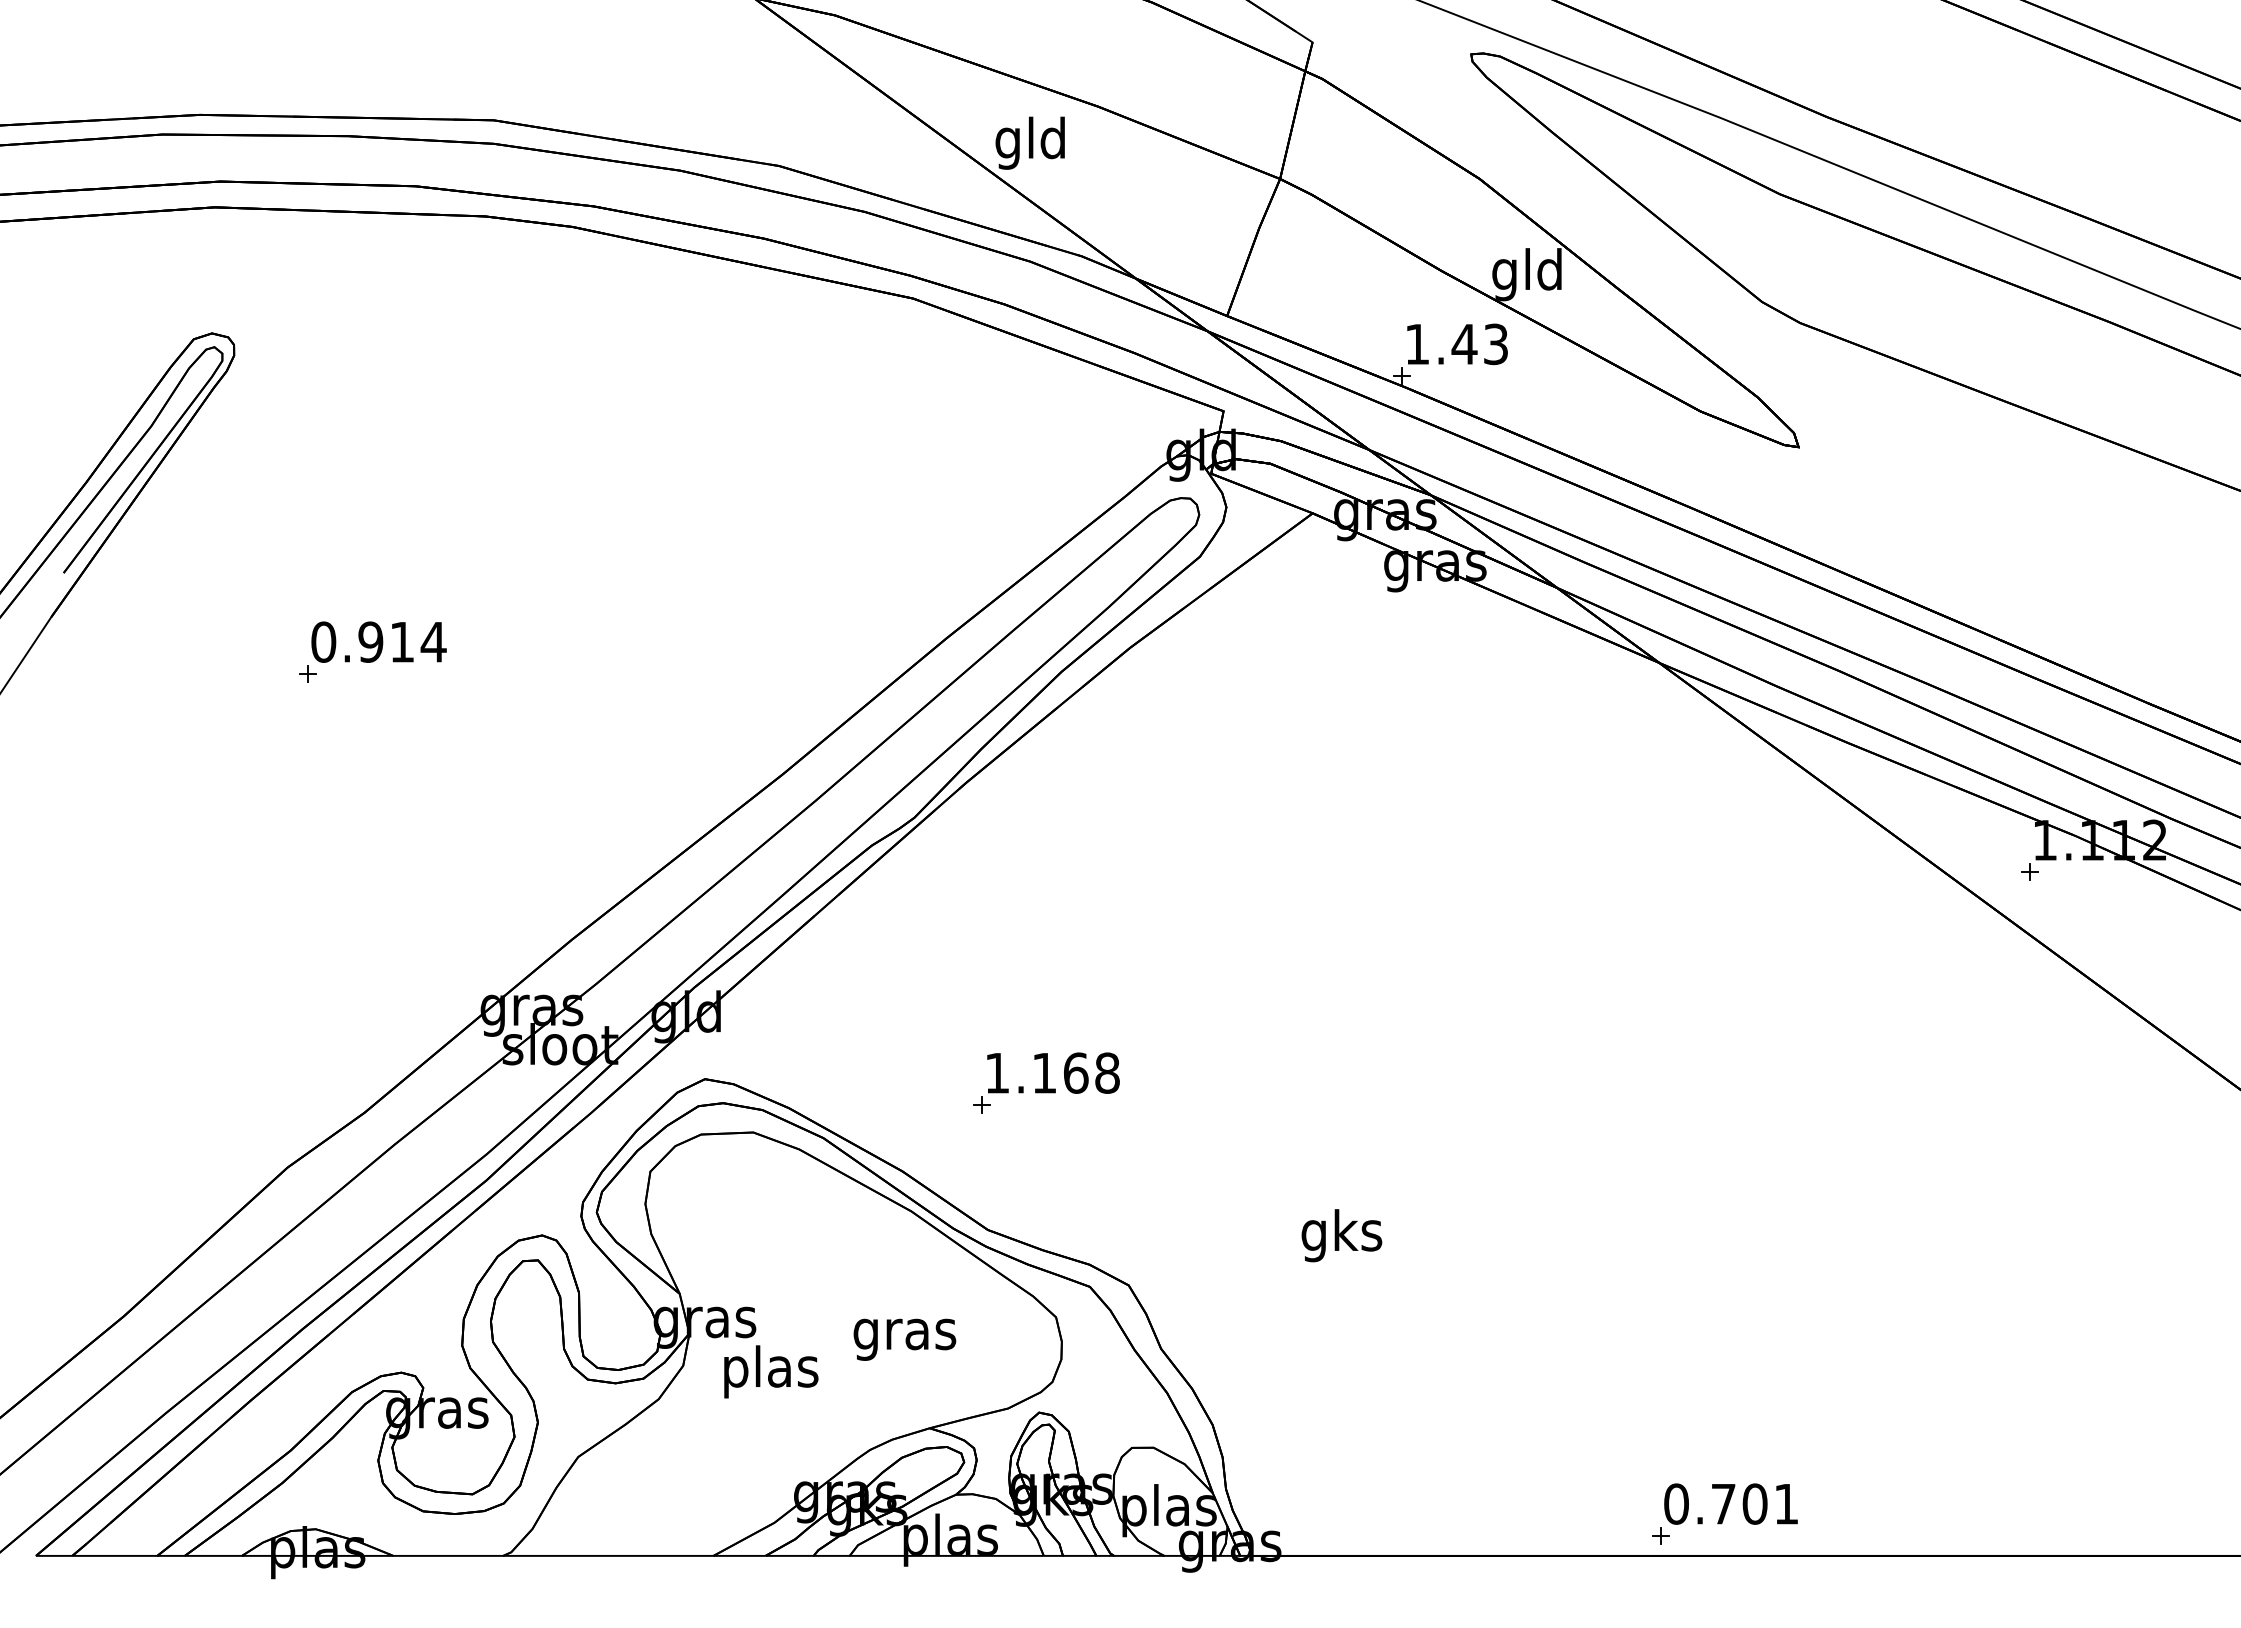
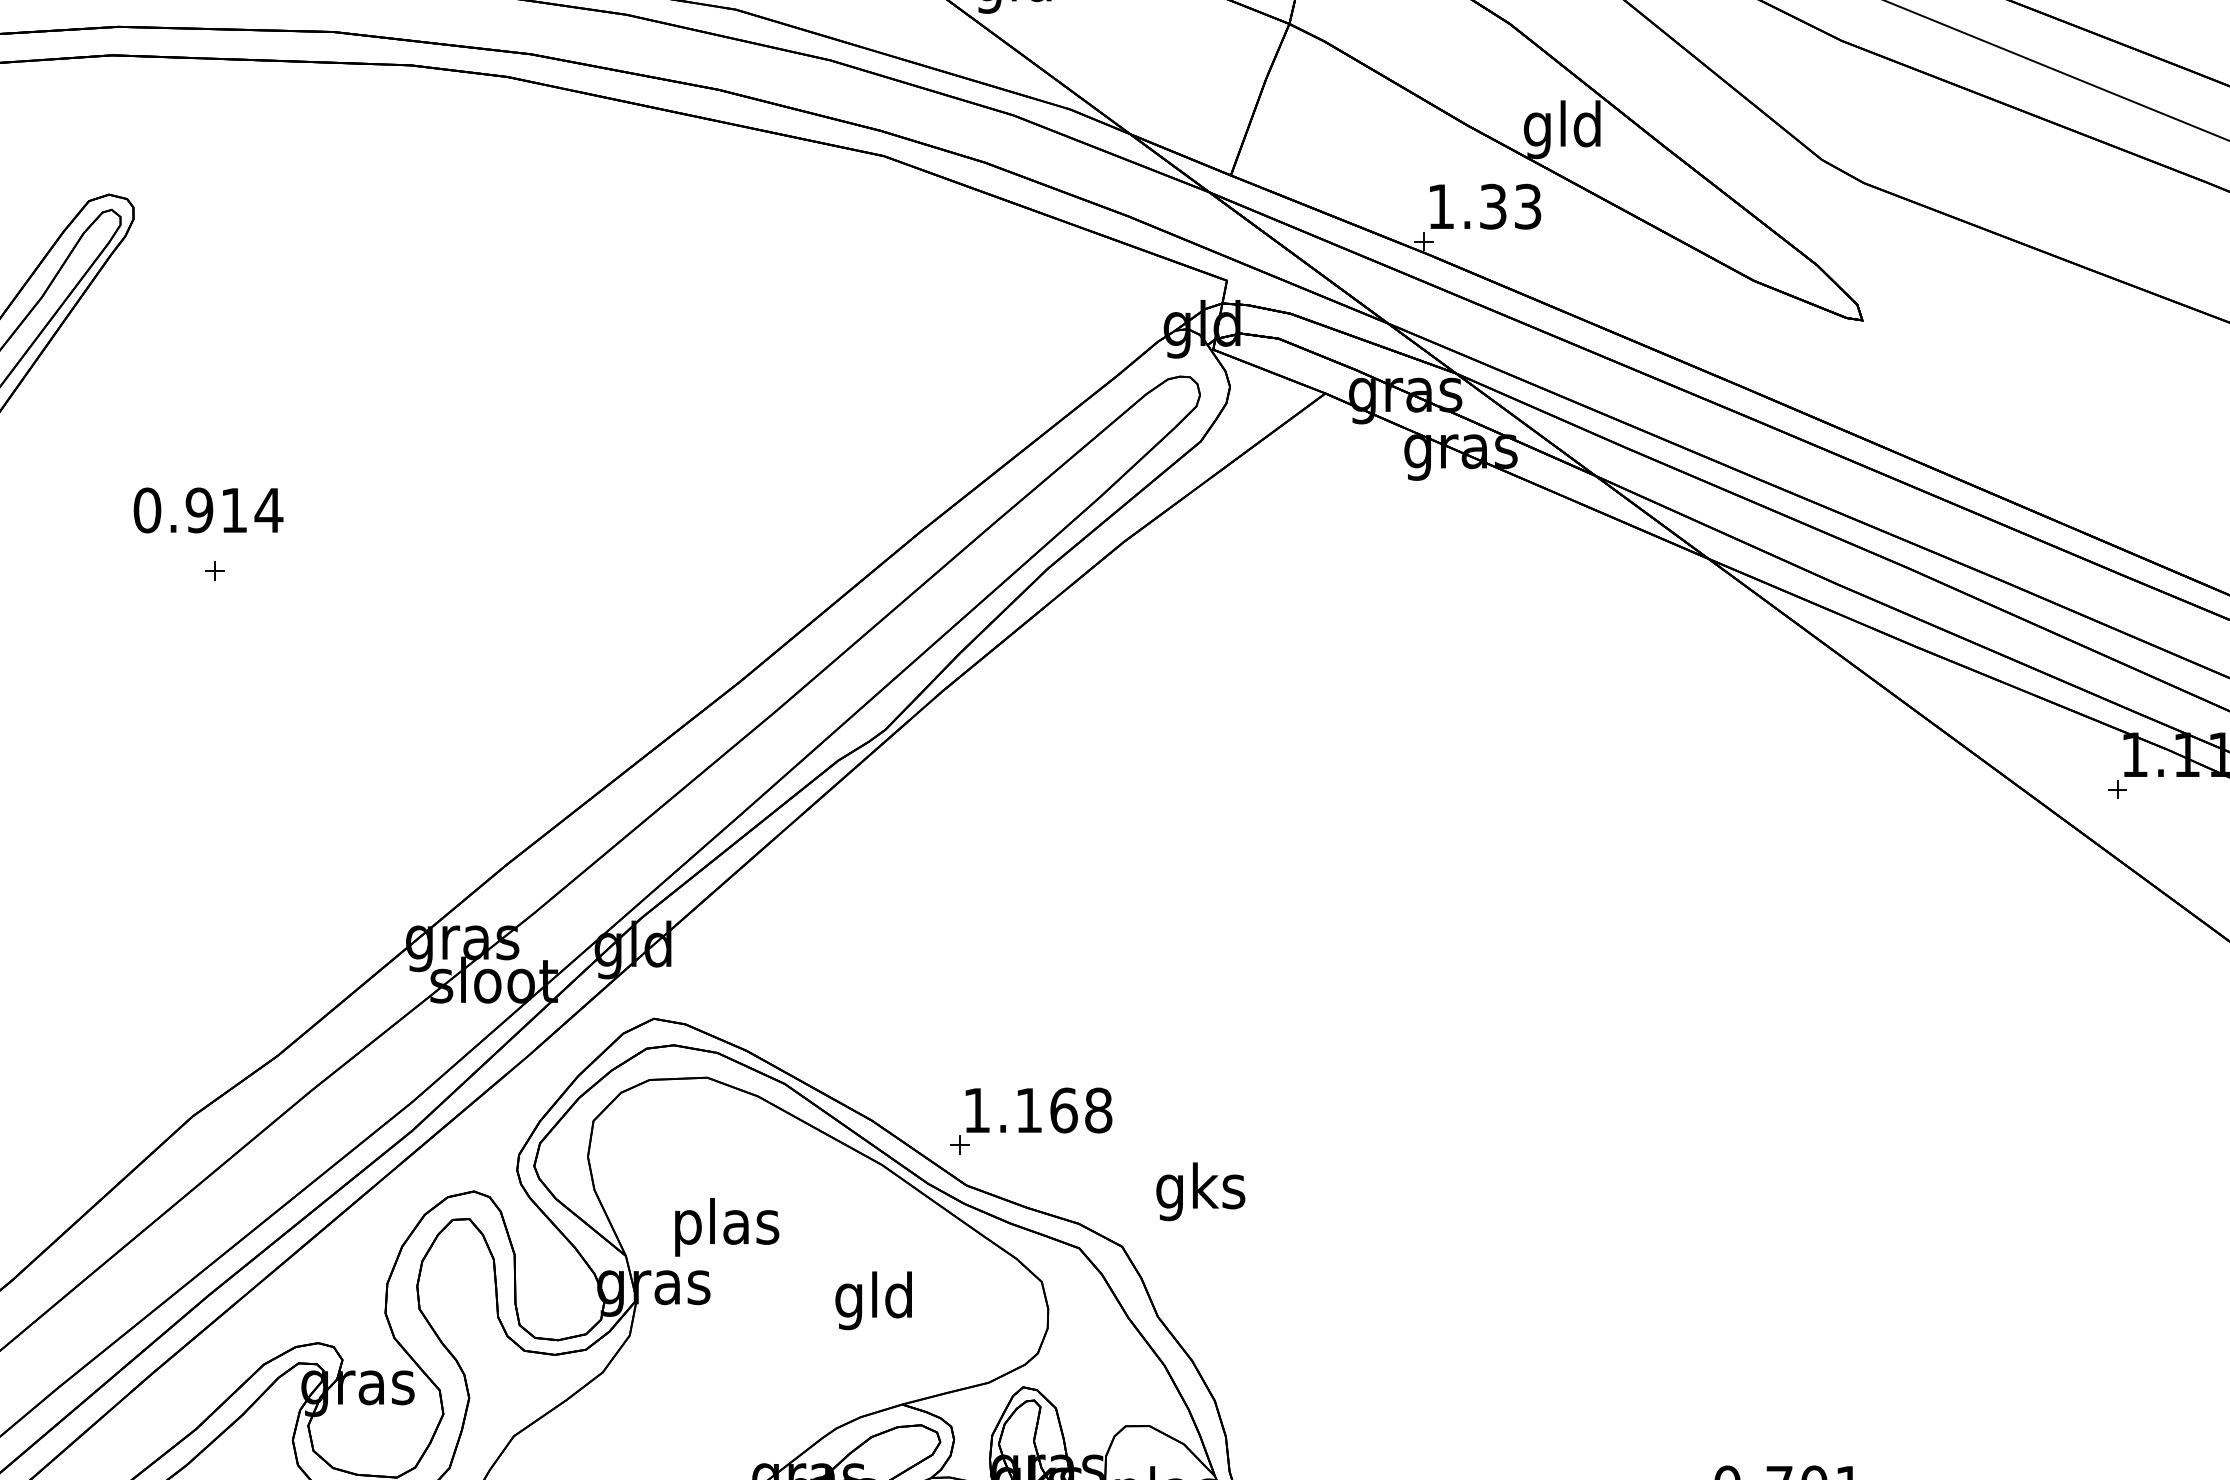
text: (1464, 344) -> (1493, 206), 1.43 -> 1.33
text: (378, 641) -> (207, 509), moved
part: (1046, 1082) -> (1031, 1120), moved
text: (1341, 1235) -> (1200, 1191), moved
text: (904, 1333) -> (874, 1299), gras -> gld
text: (771, 1371) -> (727, 1226), moved

